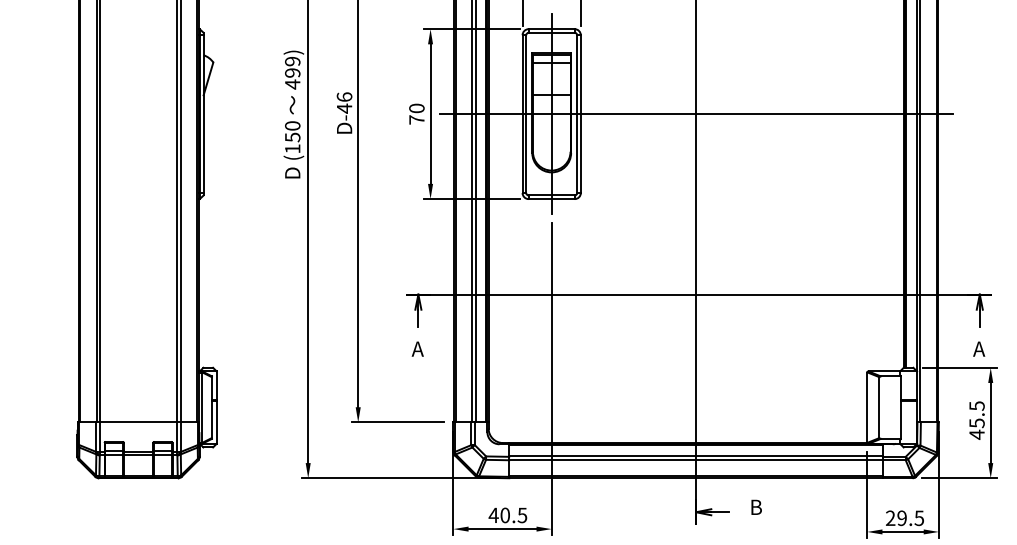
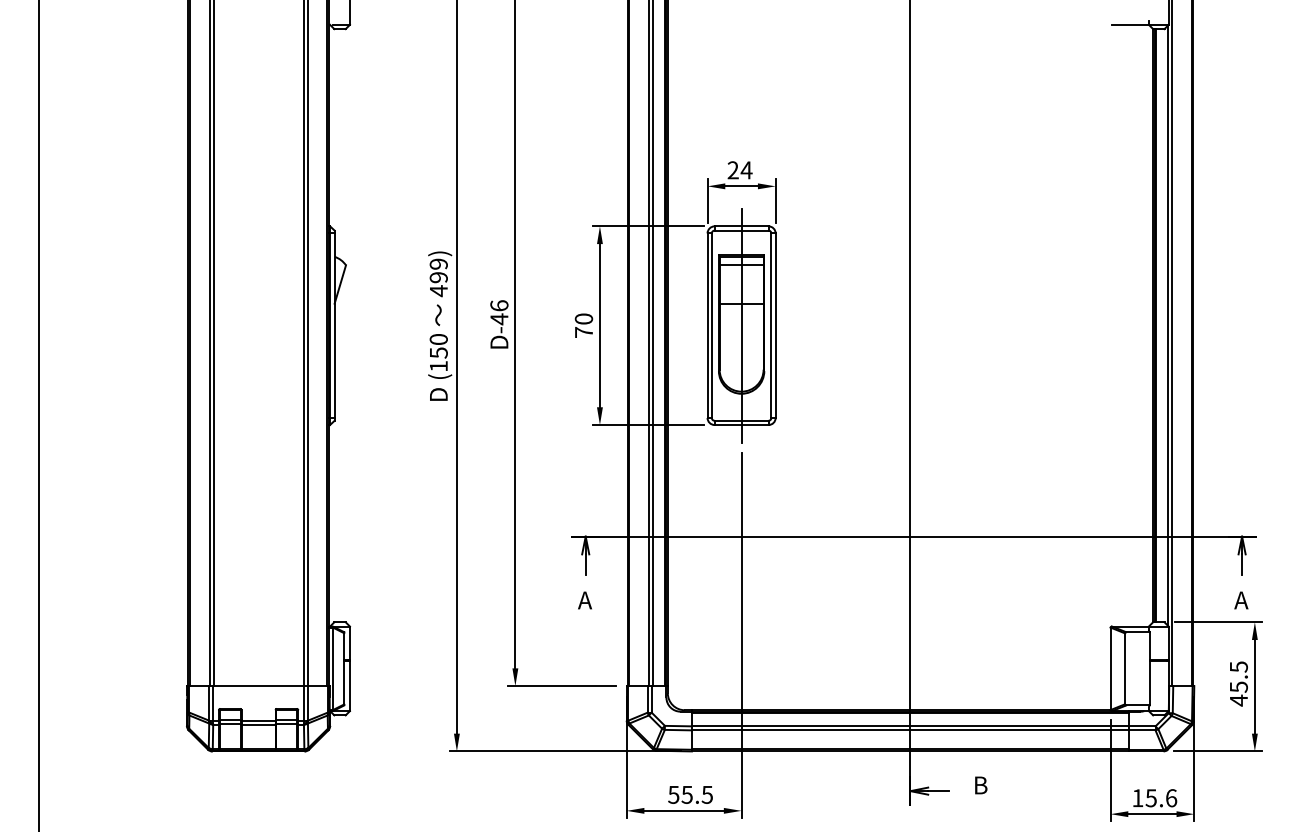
line: (697, 113) -> (911, 325), removed
text: (498, 515) -> (679, 794), 40.5 -> 55.5
text: (904, 518) -> (1154, 798), 29.5 -> 15.6

